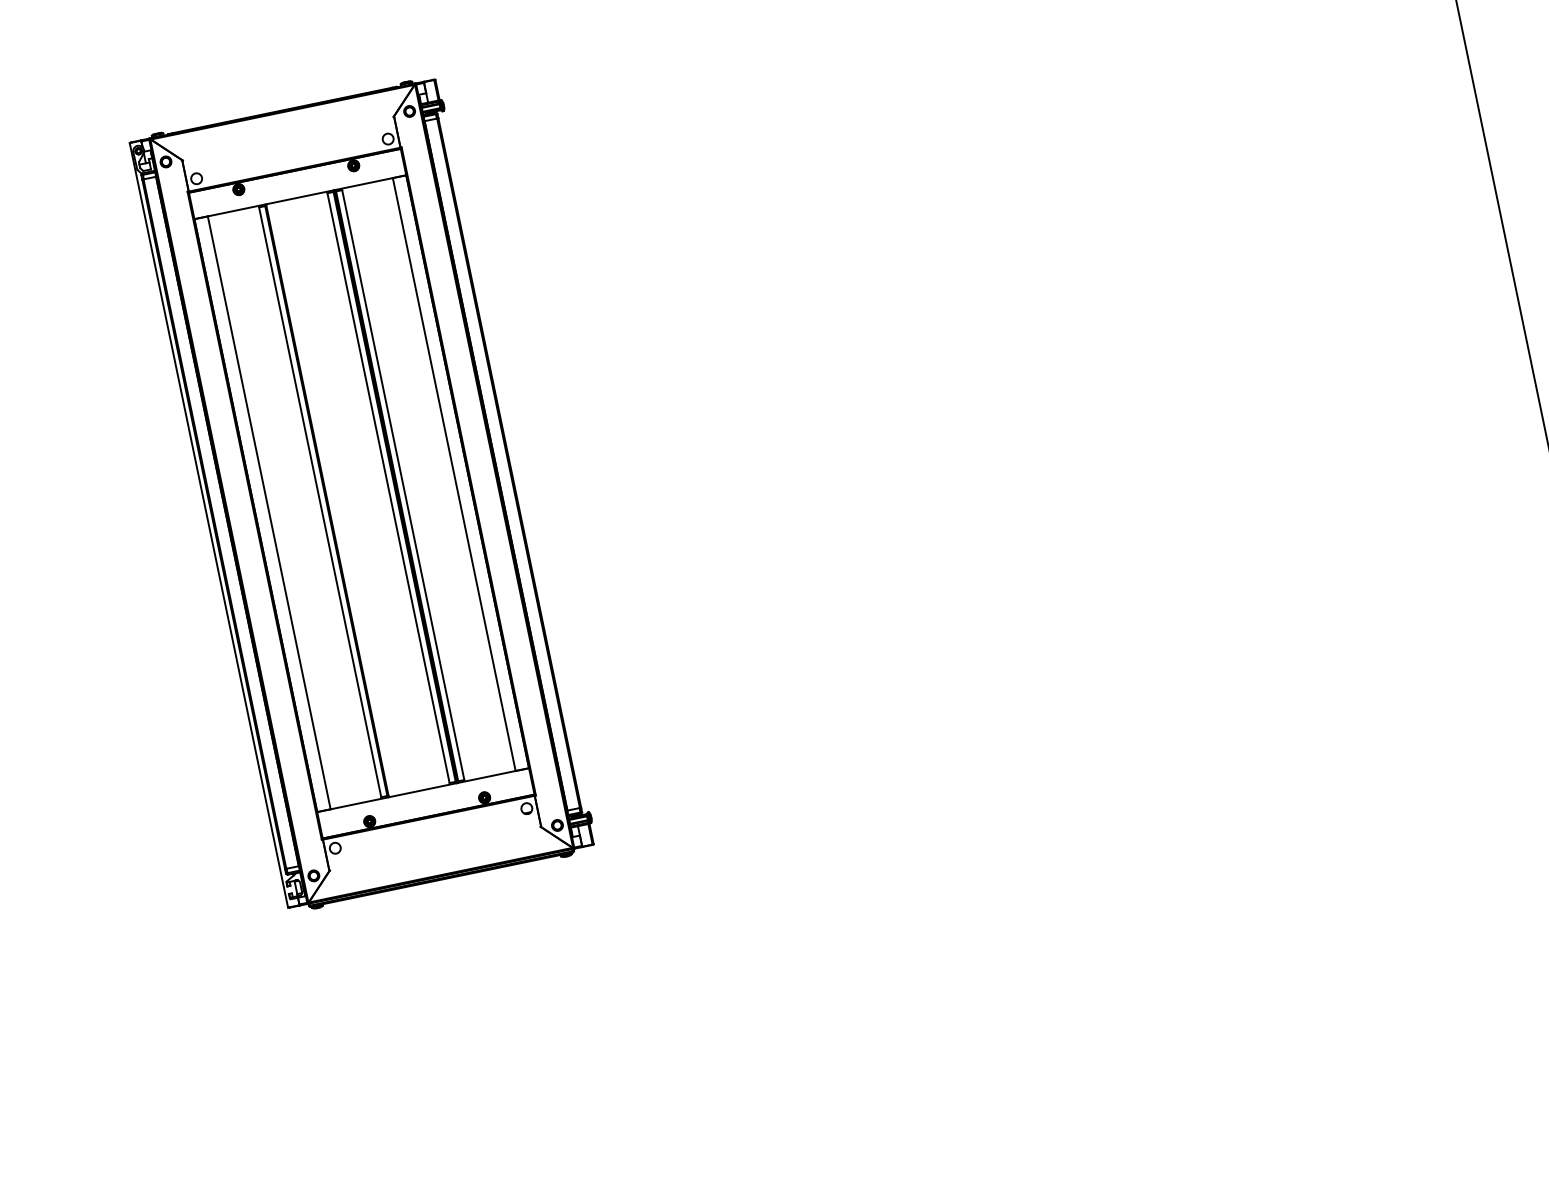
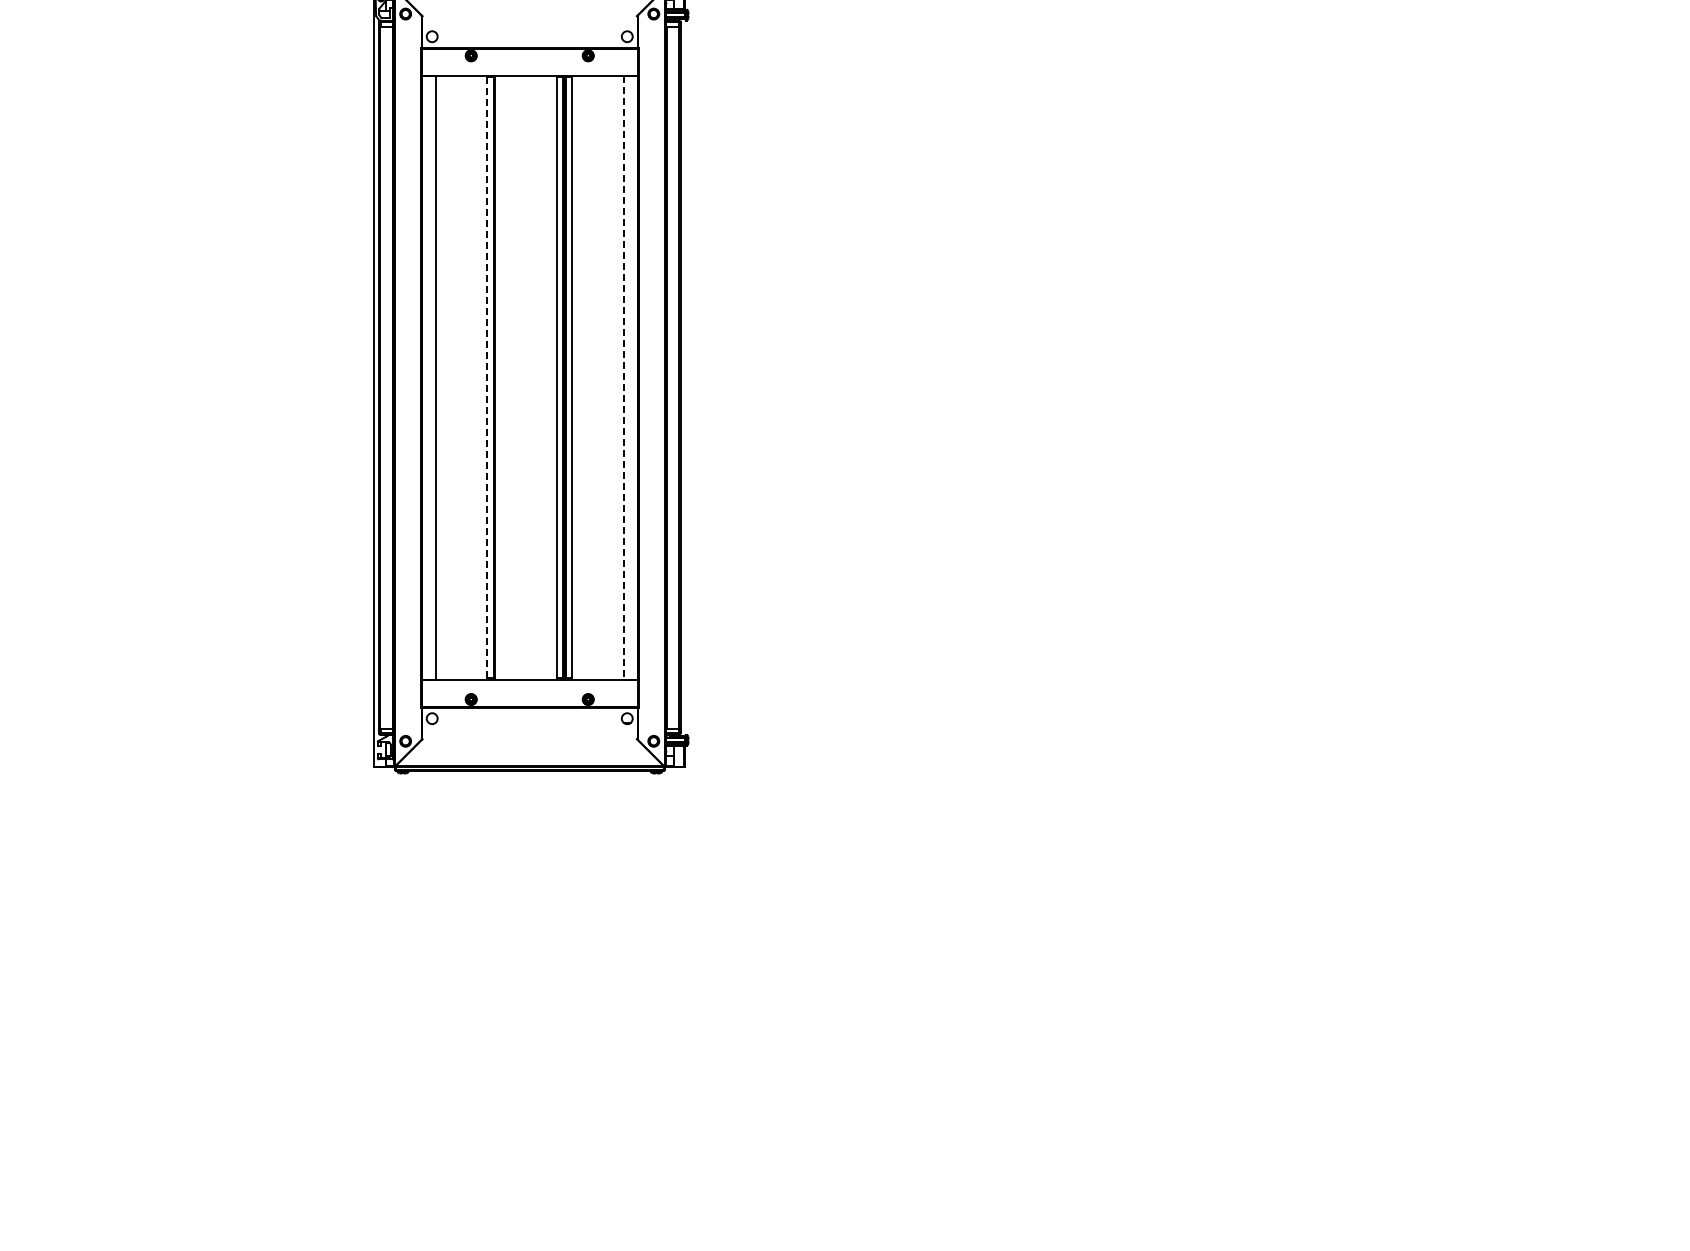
line: (453, 474) -> (623, 377), solid -> dashed
line: (320, 502) -> (487, 377), solid -> dashed

